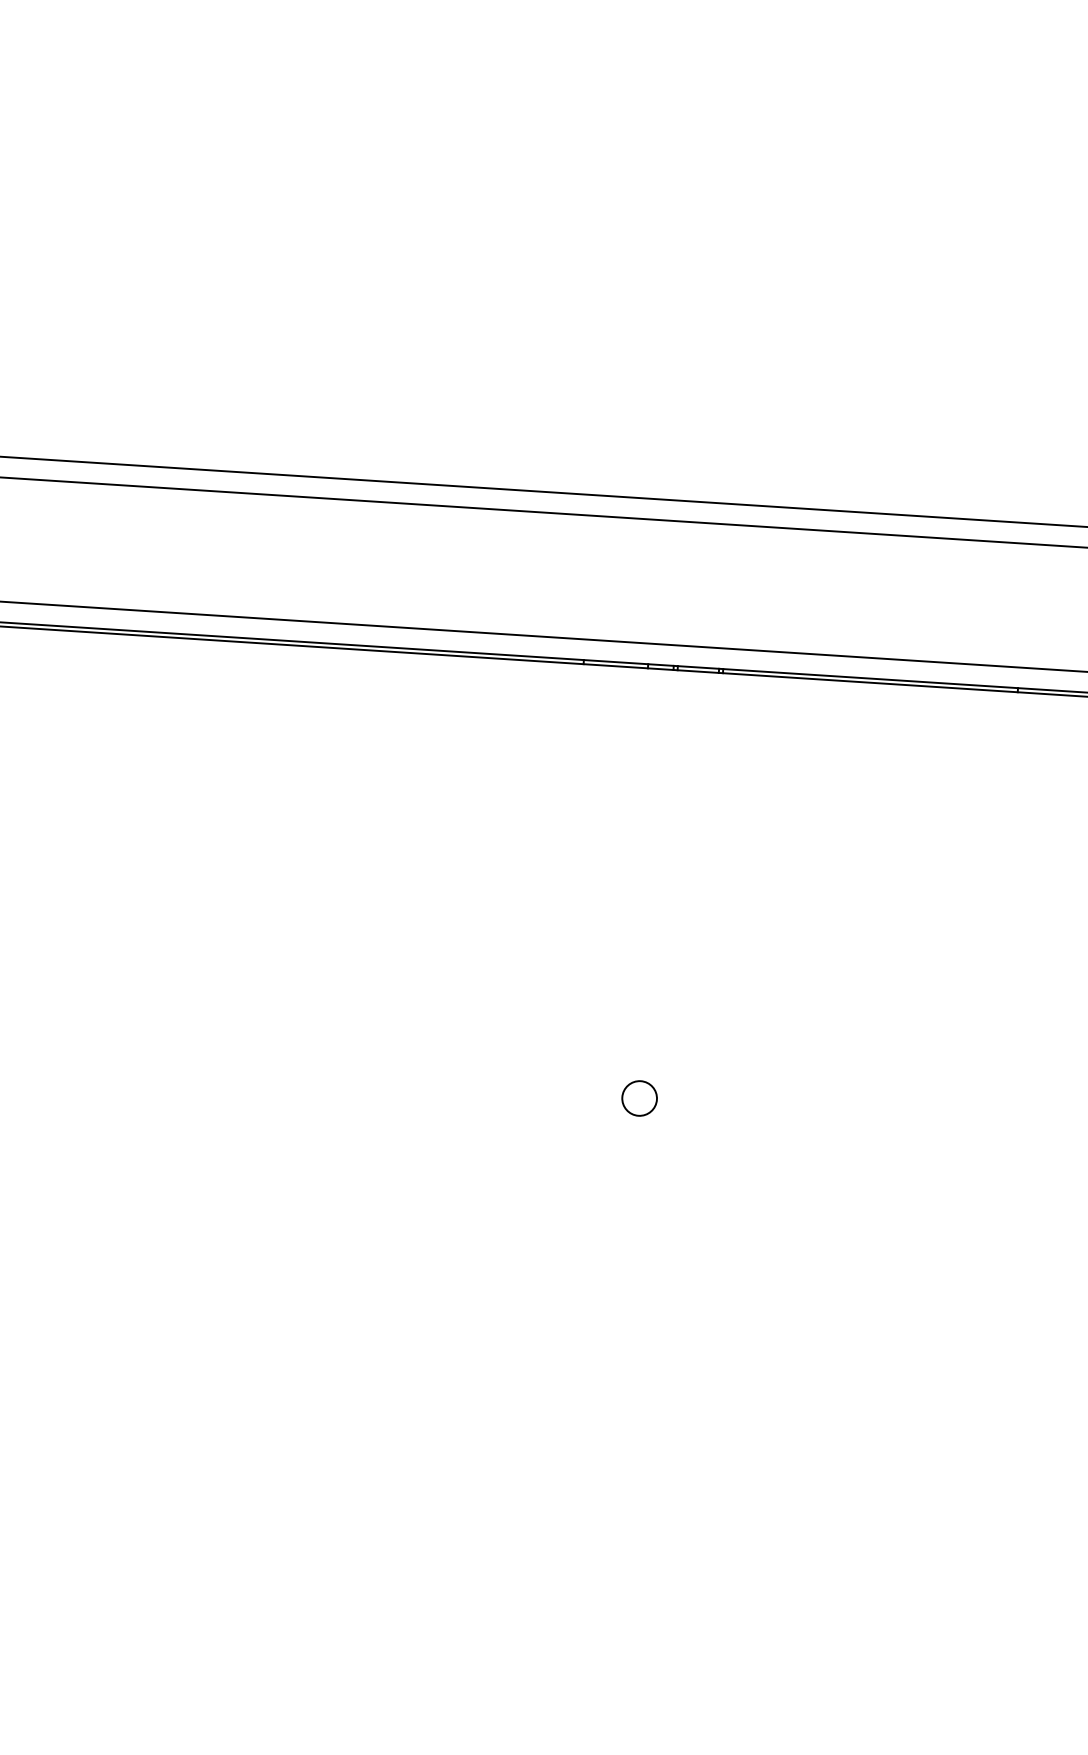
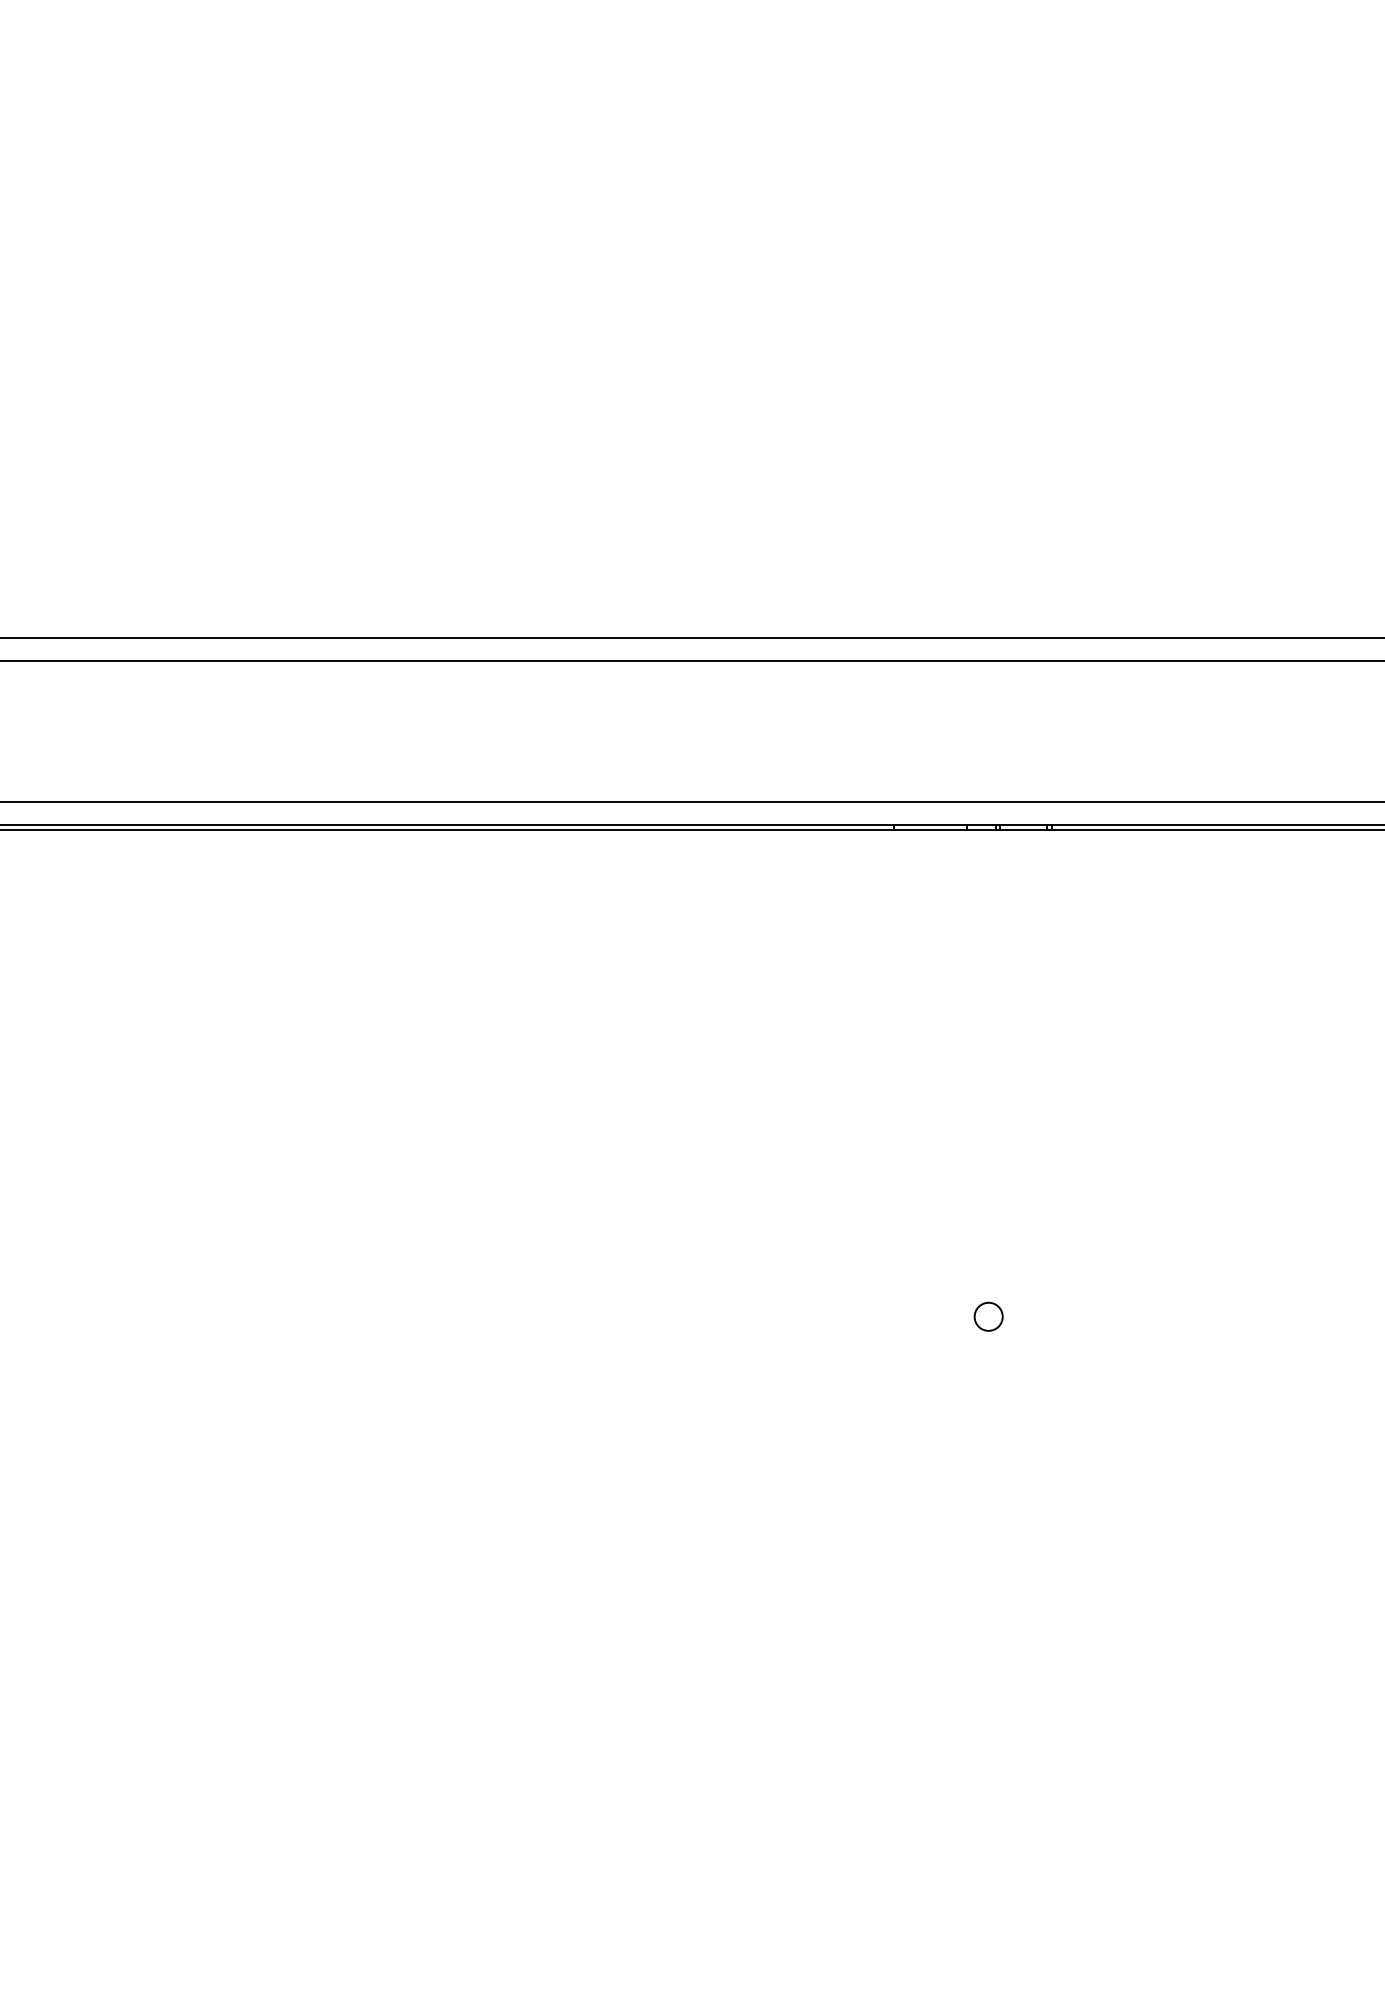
circle: (639, 1098) -> (988, 1316), size x0.71

